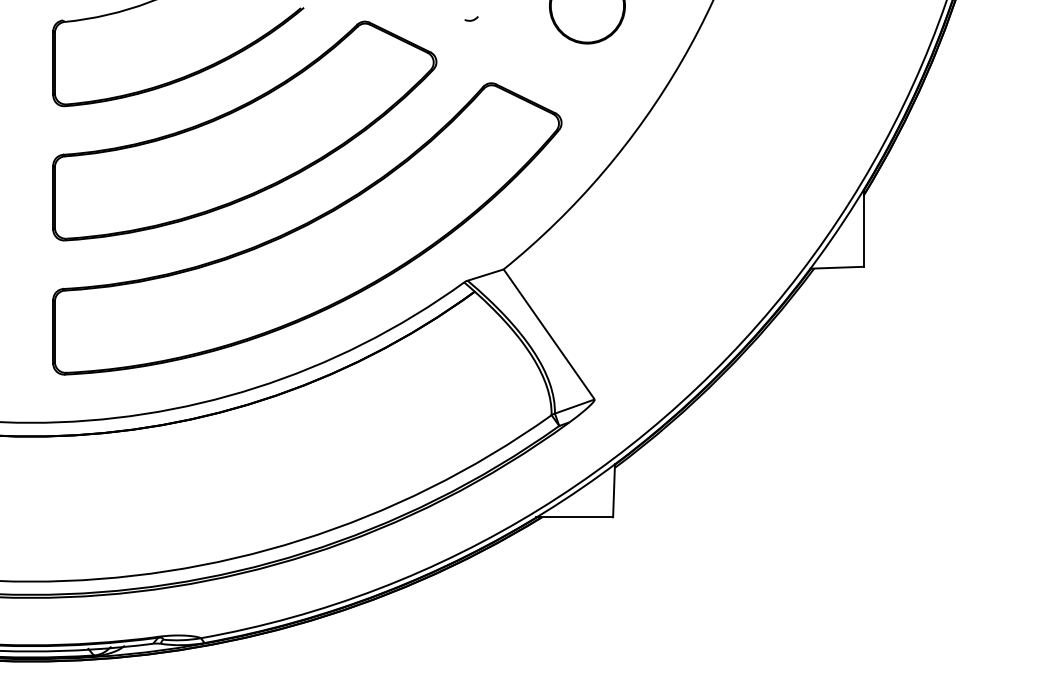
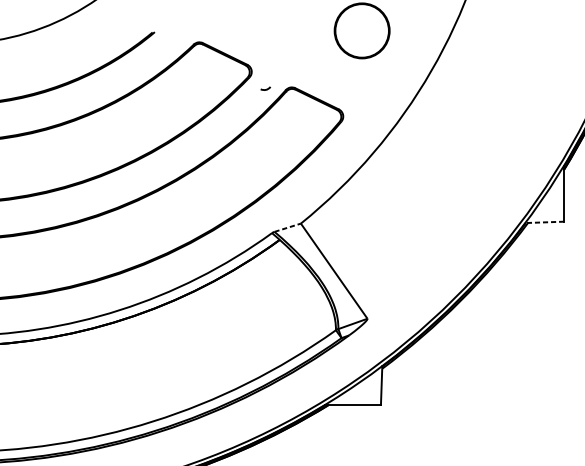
curve: (471, 19) -> (265, 89), moved
line: (837, 267) -> (545, 222), solid -> dashed
line: (485, 275) -> (287, 228), solid -> dashed

